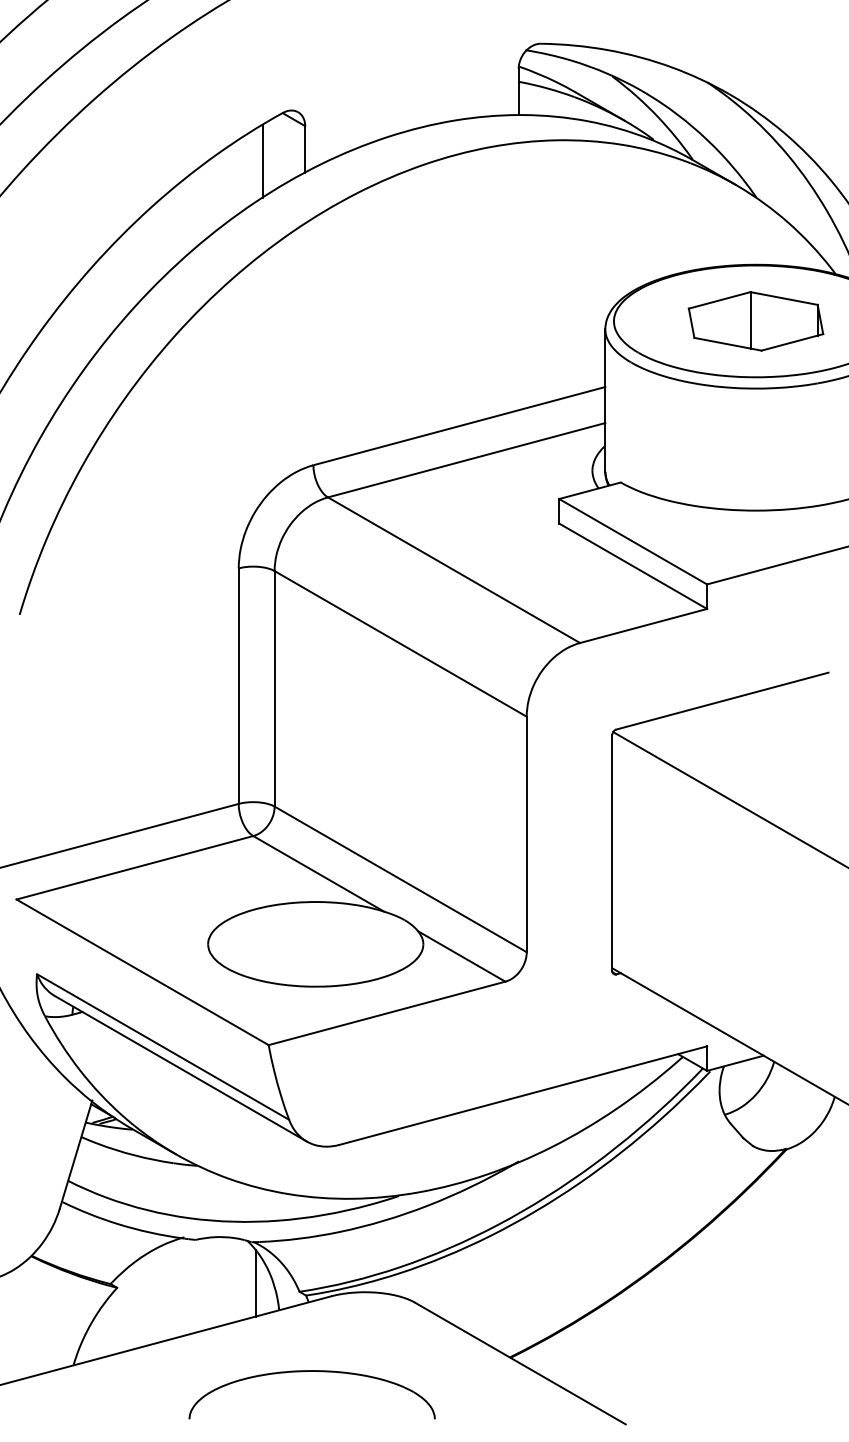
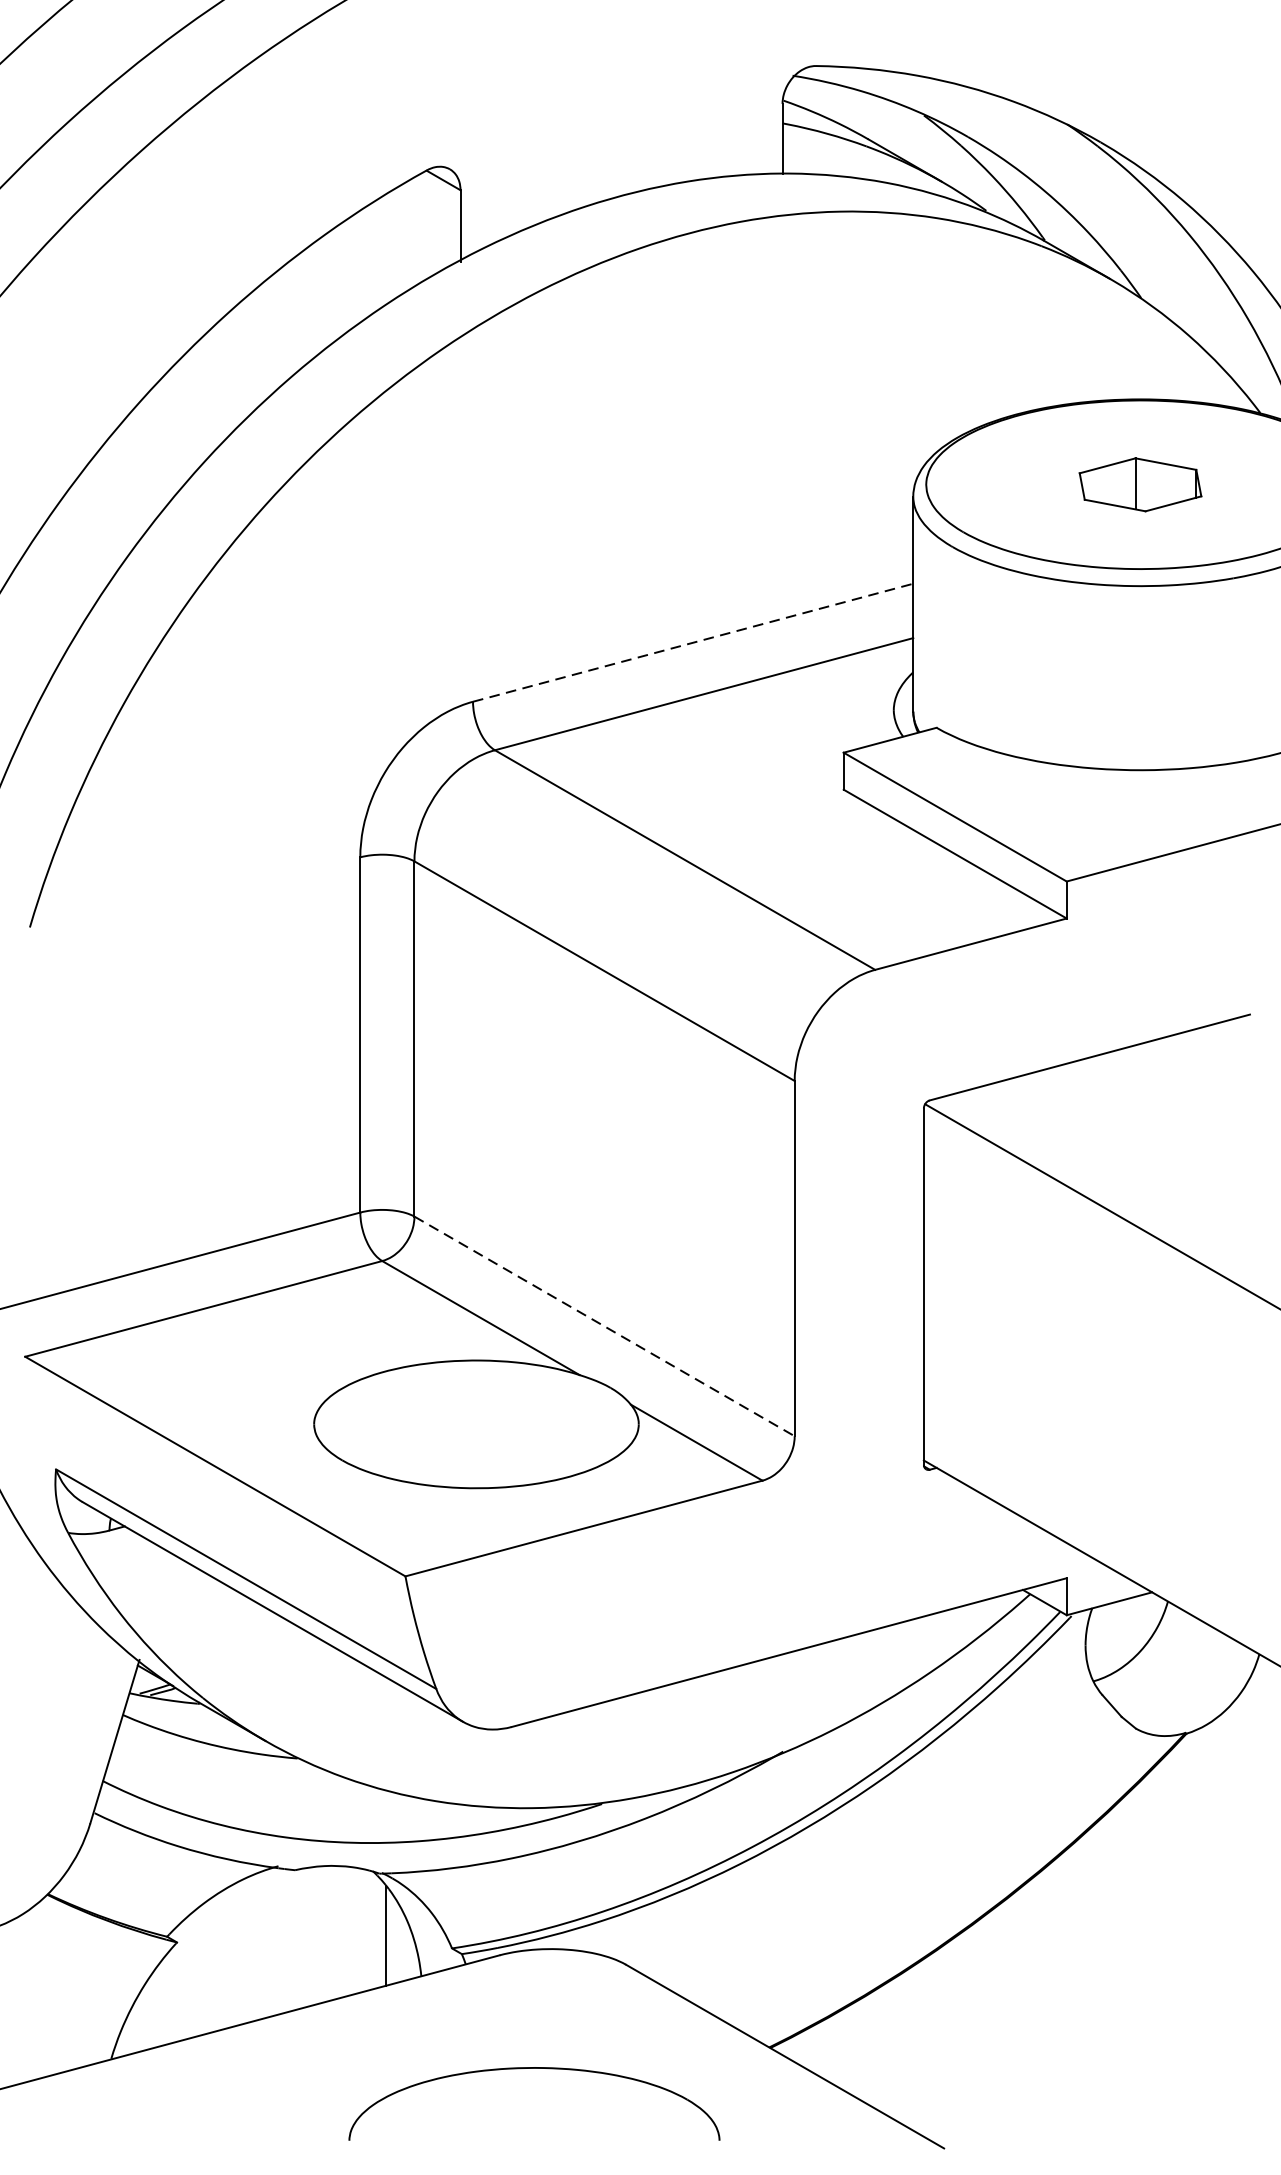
line: (262, 161) -> (396, 243), removed
part: (755, 321) -> (1139, 484), size x0.6
line: (459, 426) -> (693, 643), solid -> dashed
line: (400, 879) -> (604, 1326), solid -> dashed
part: (311, 1371) -> (533, 2068), moved

